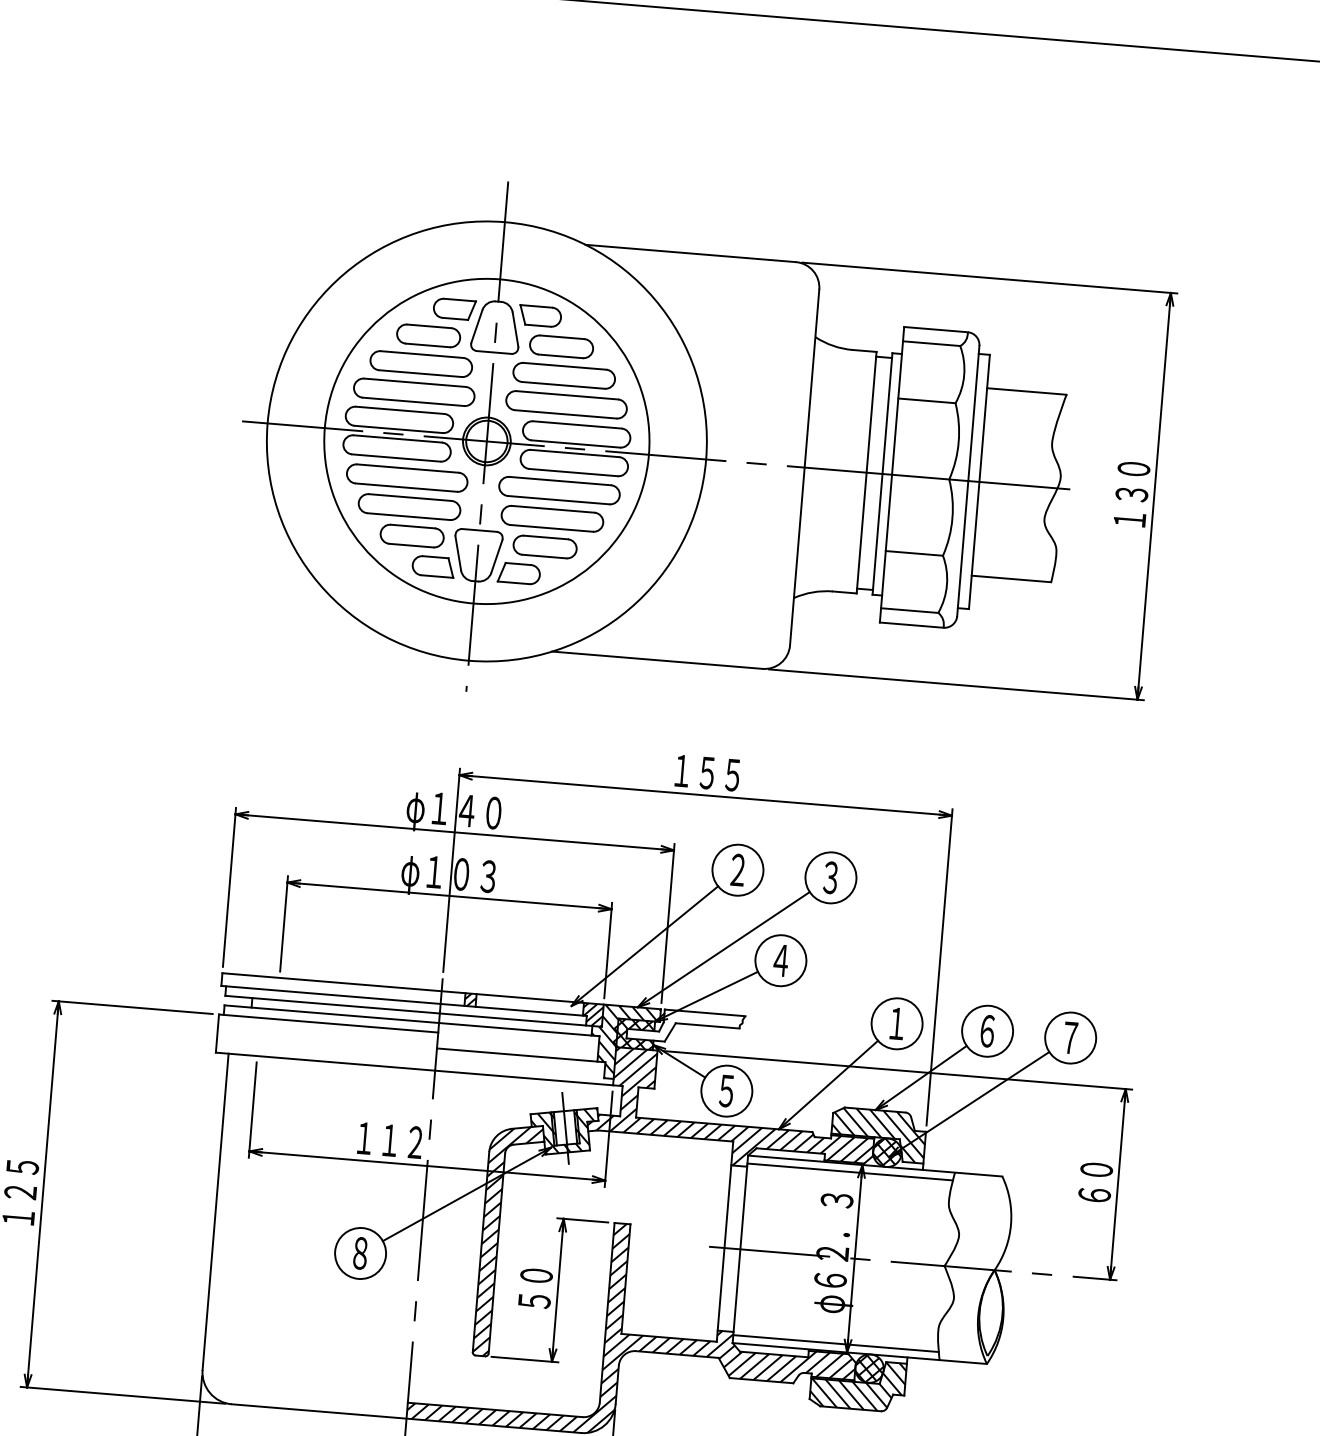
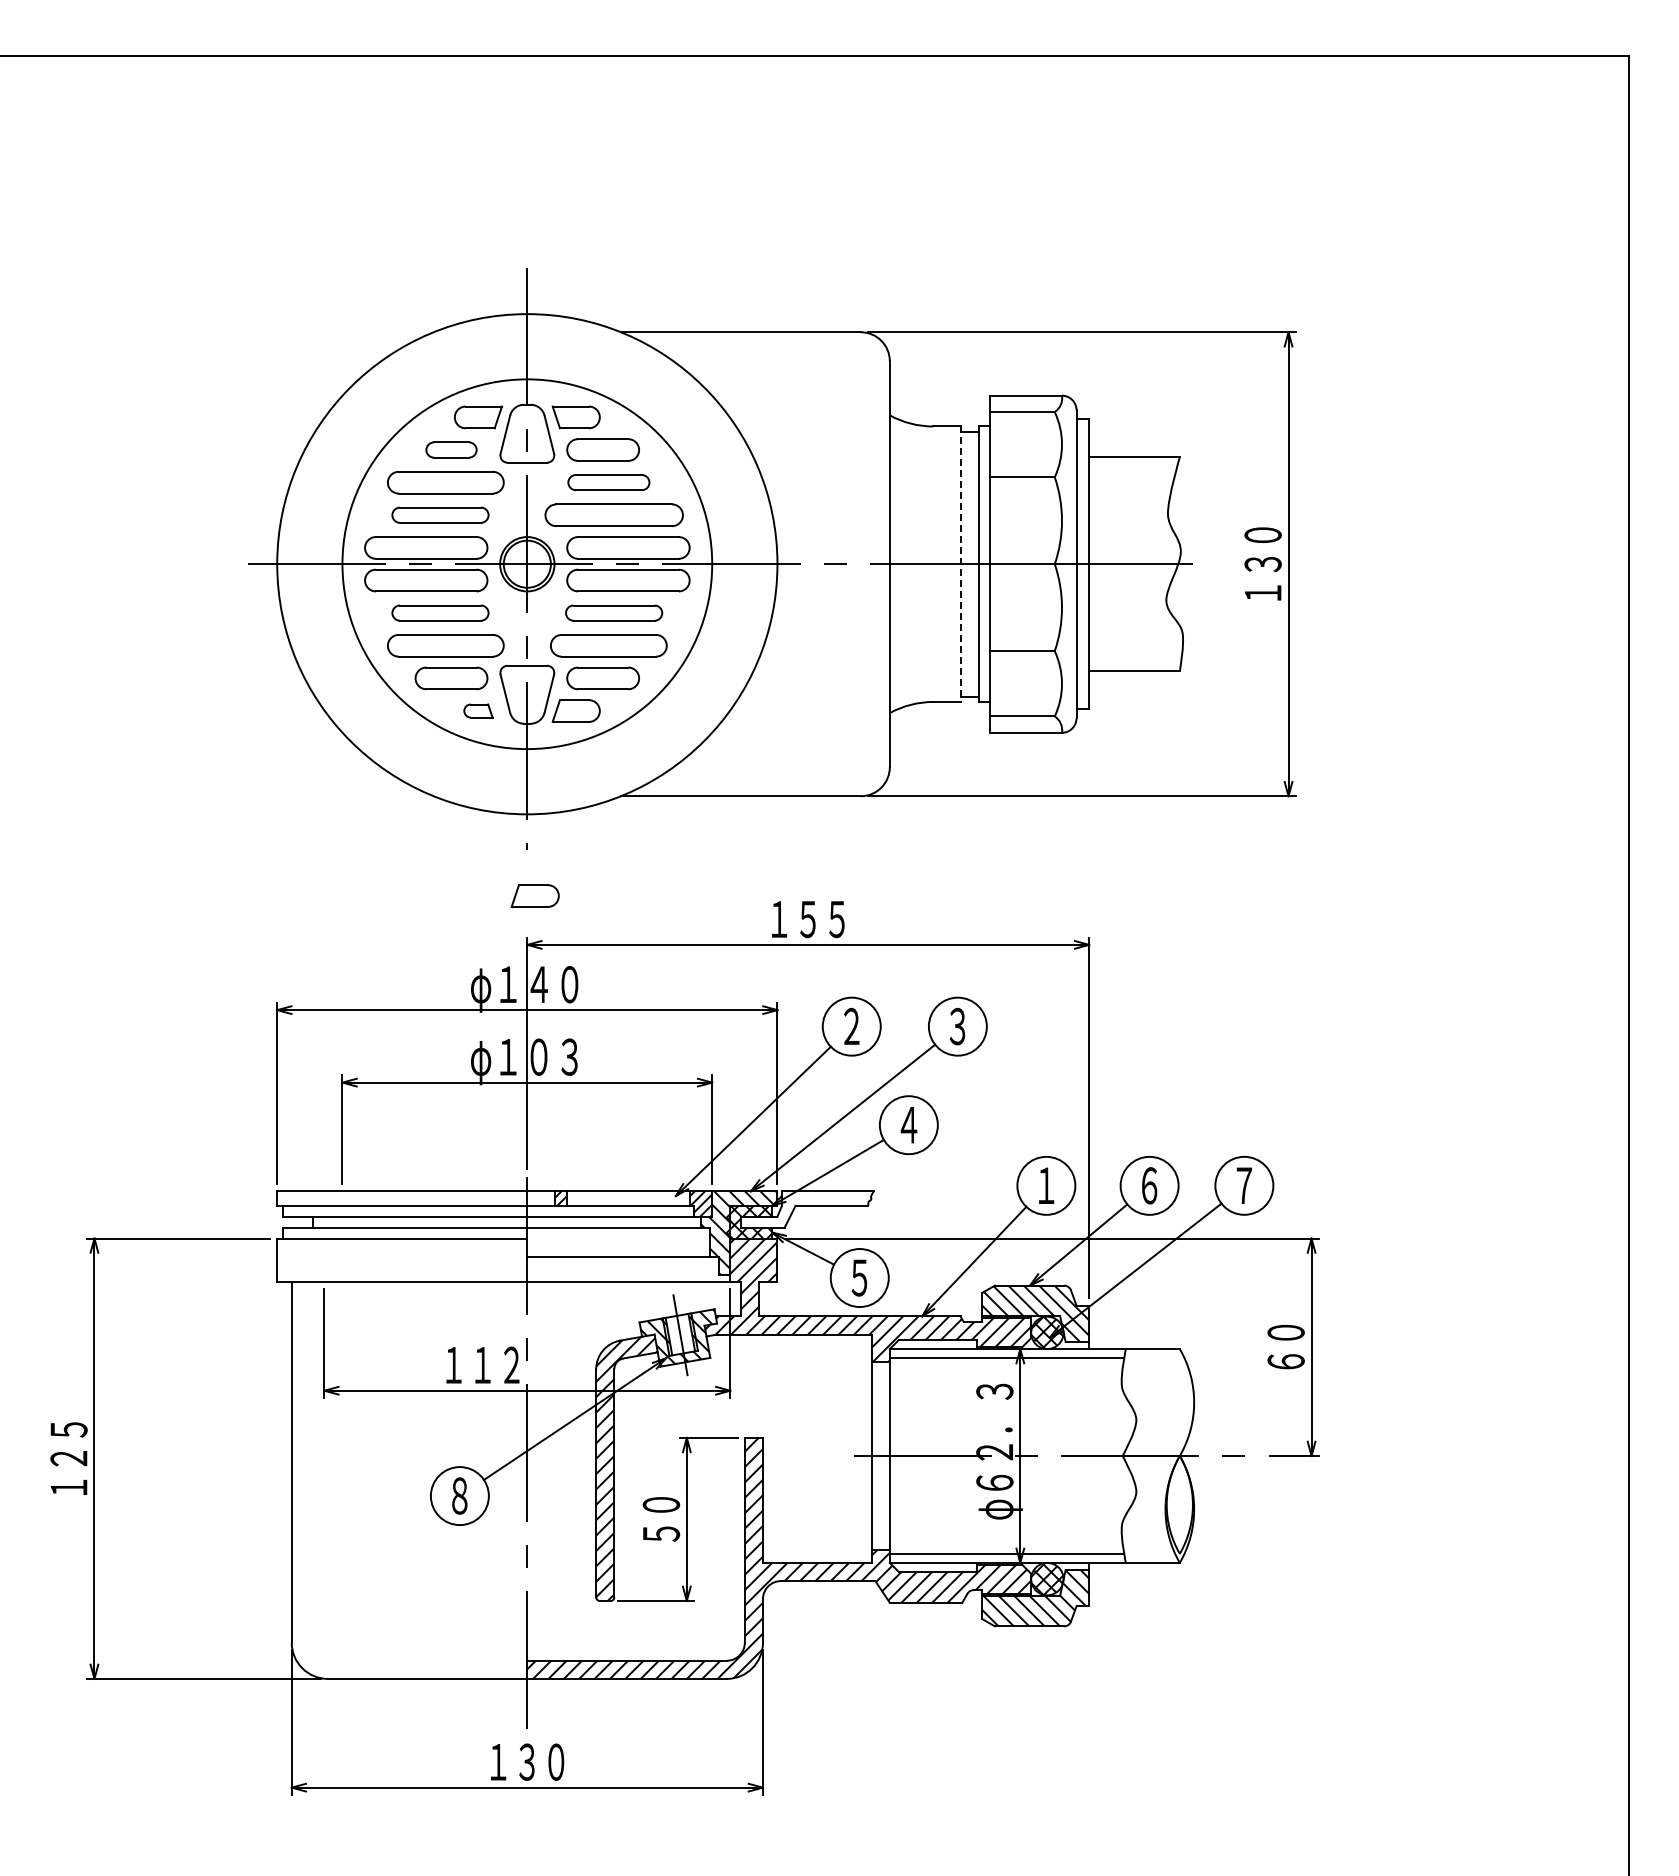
part: (428, 335) -> (451, 449), size x0.7
part: (563, 375) -> (608, 482), size x0.7
part: (414, 391) -> (440, 514), size x0.7
line: (866, 472) -> (960, 564), solid -> dashed
part: (407, 477) -> (440, 612), size x0.7
part: (558, 489) -> (613, 612), size x0.7
part: (433, 566) -> (478, 710), size x0.6
part: (469, 732) -> (534, 895), added

